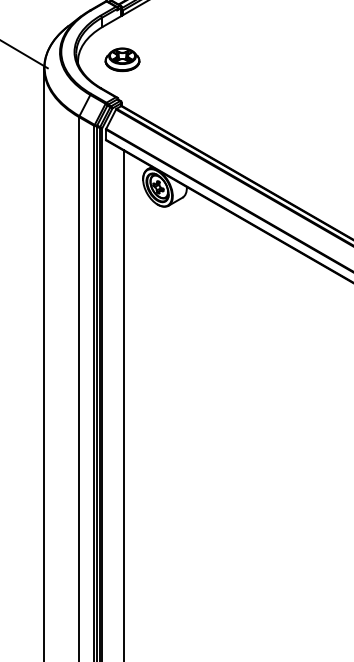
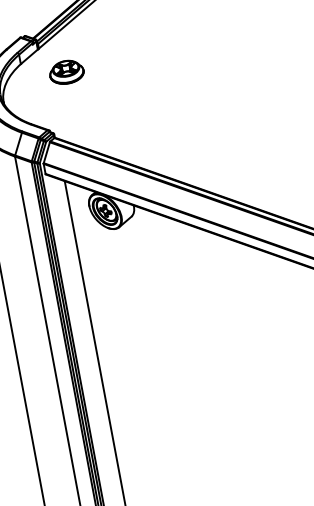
part: (122, 59) -> (66, 71), moved

